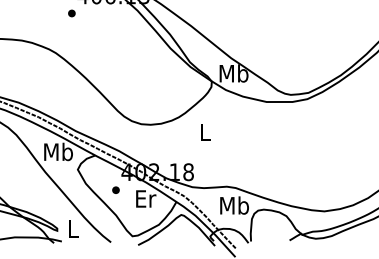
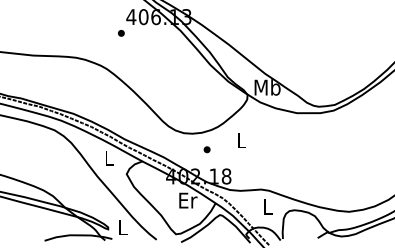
text: (58, 152) -> (109, 158), Mb -> L
part: (115, 189) -> (206, 149), moved
text: (235, 205) -> (268, 206), Mb -> L

